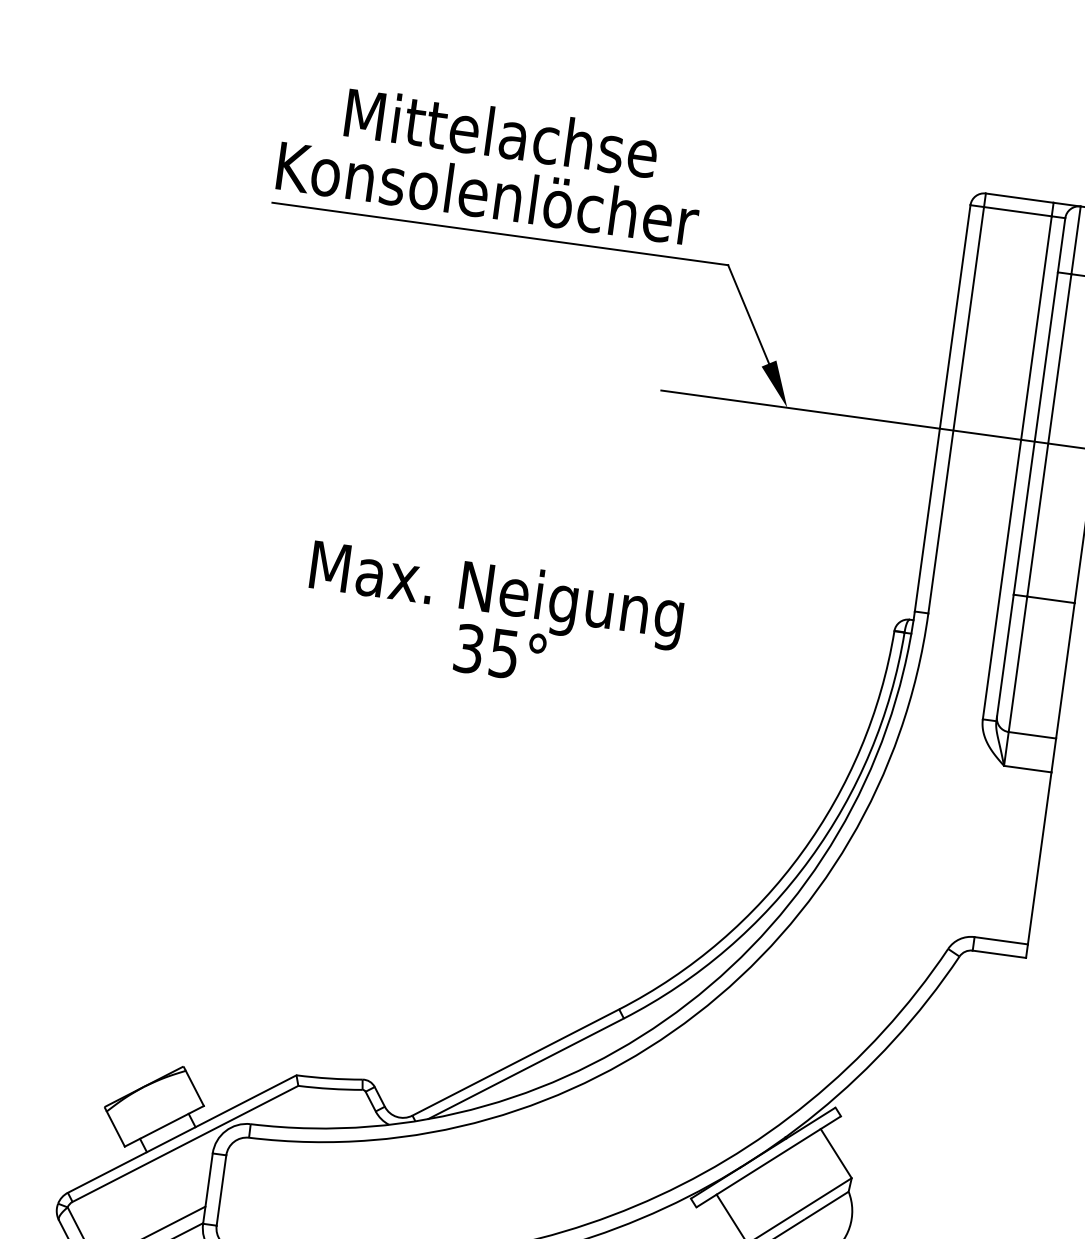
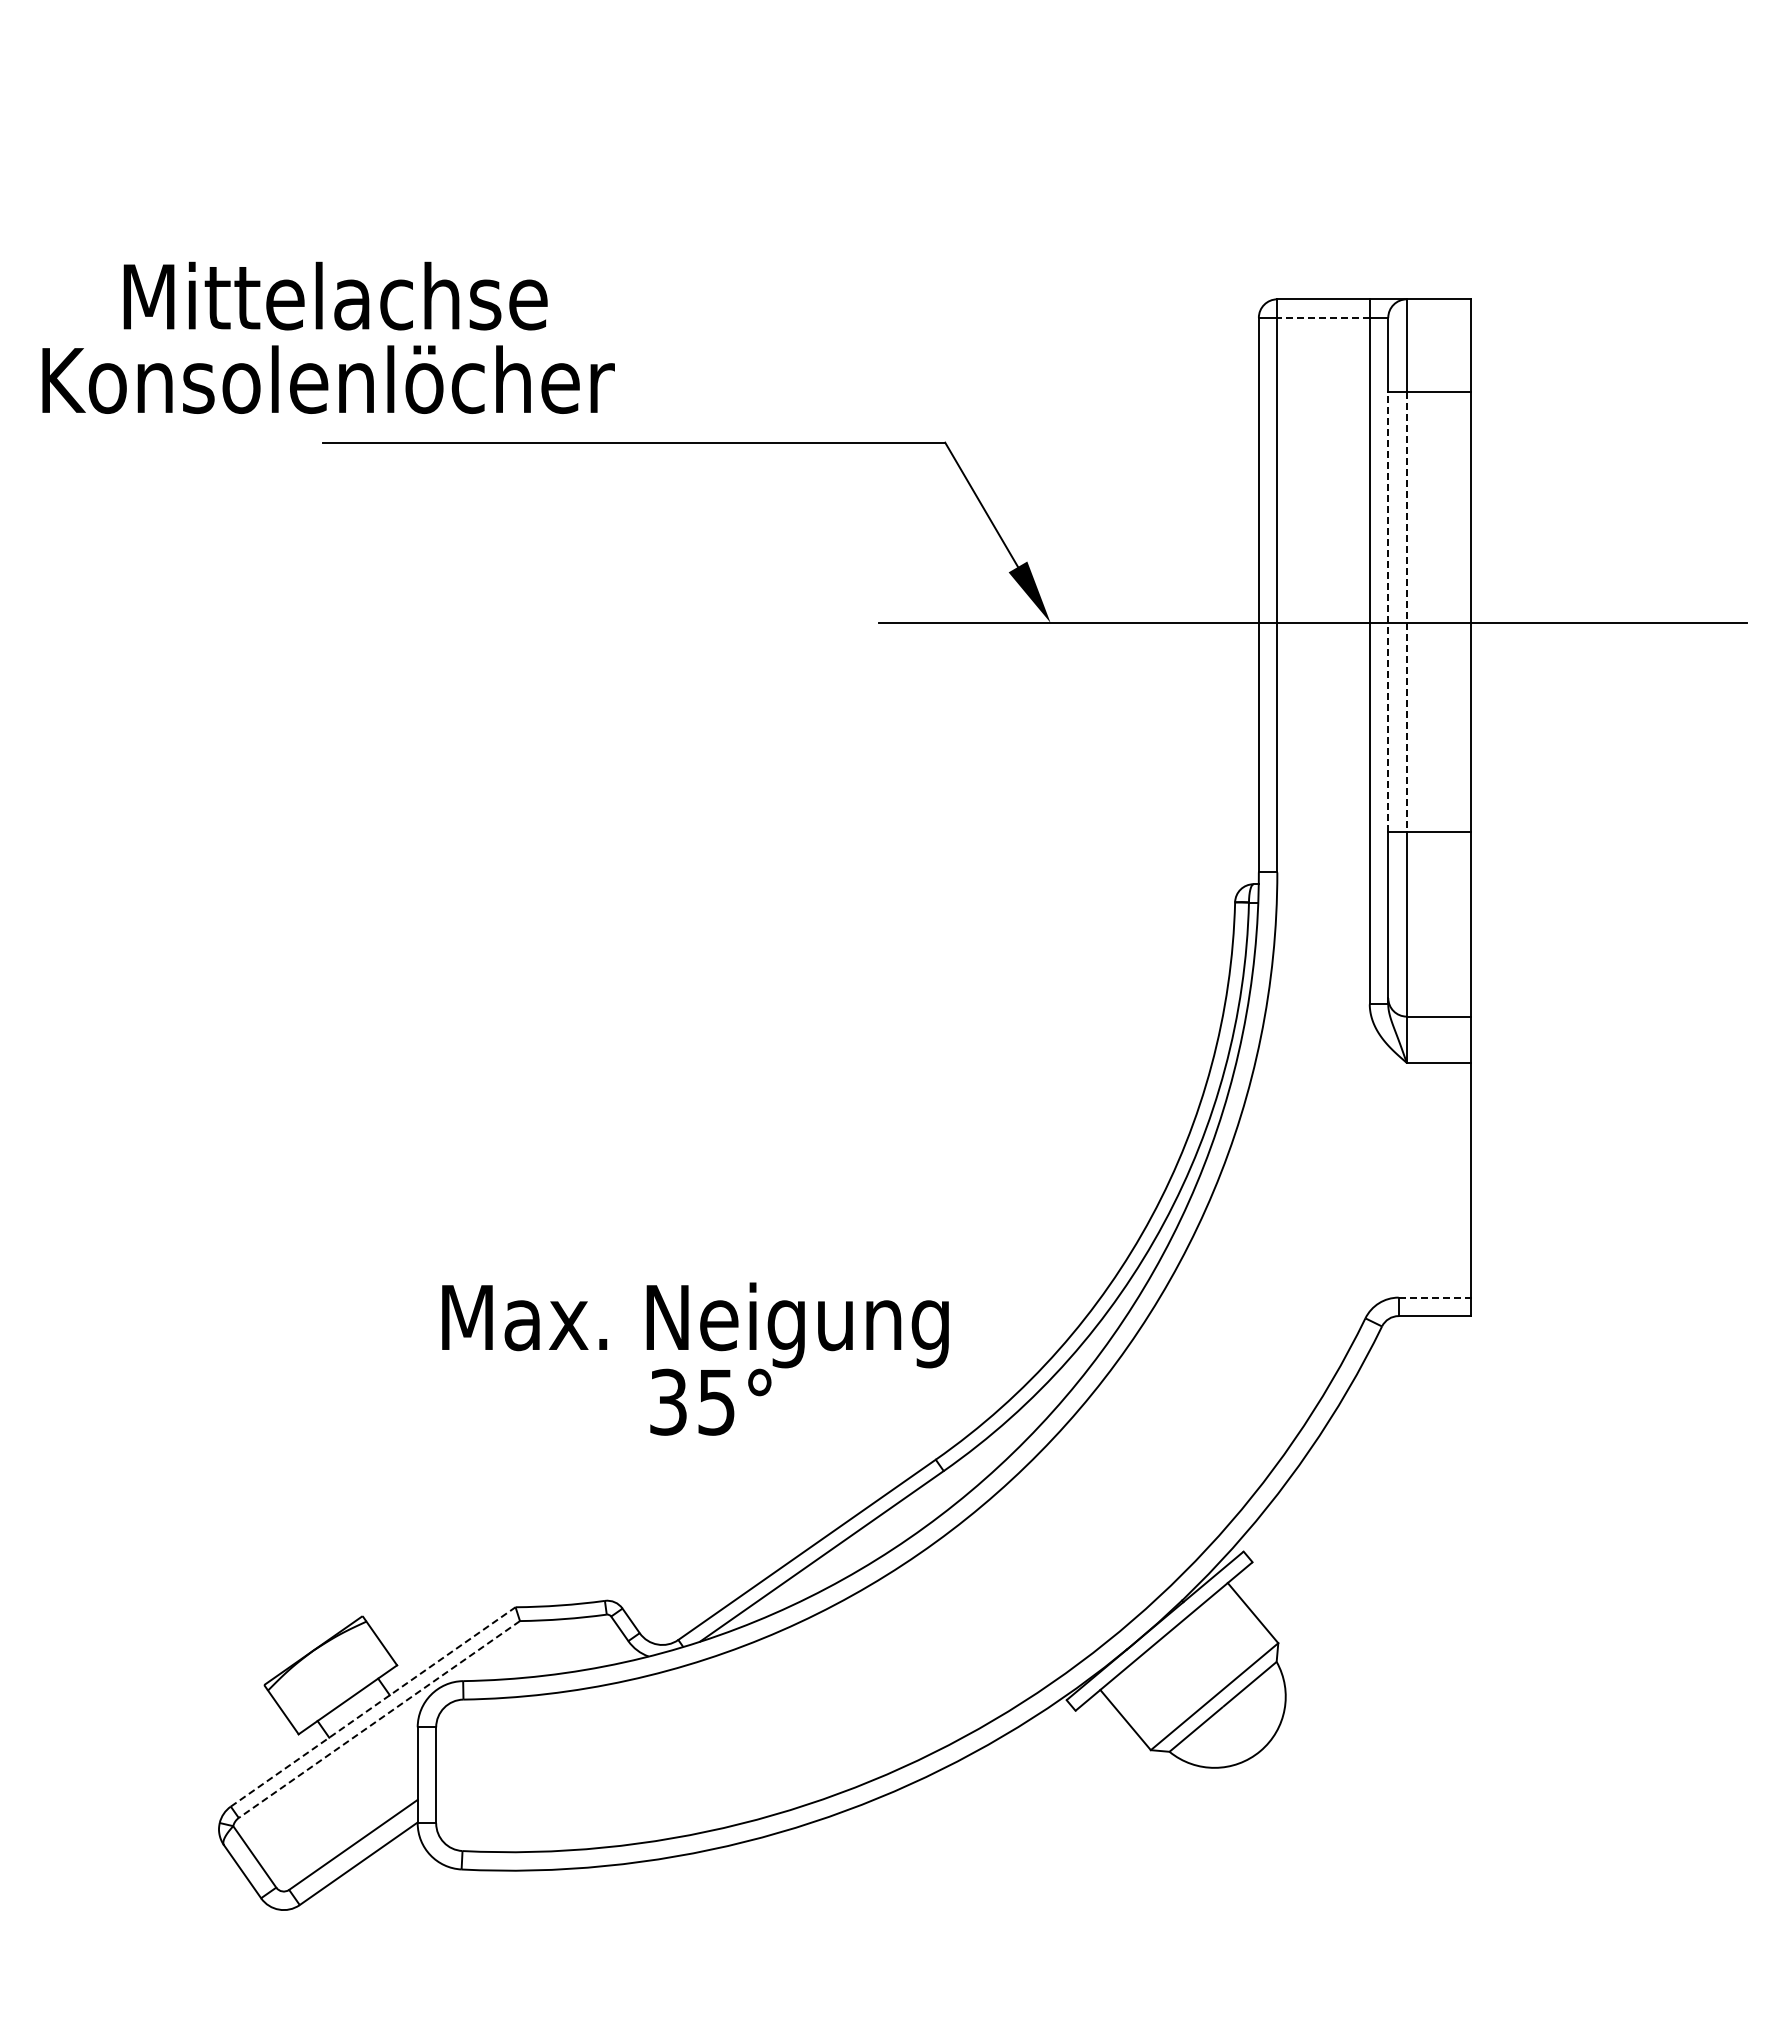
text: (492, 162) -> (328, 337), moved
line: (1017, 211) -> (1323, 317), solid -> dashed
line: (1036, 433) -> (1388, 611), solid -> dashed
line: (1049, 435) -> (1406, 611), solid -> dashed
text: (493, 619) -> (695, 1358), moved
line: (1001, 940) -> (1435, 1297), solid -> dashed
line: (182, 1133) -> (373, 1706), solid -> dashed
line: (185, 1143) -> (379, 1719), solid -> dashed

